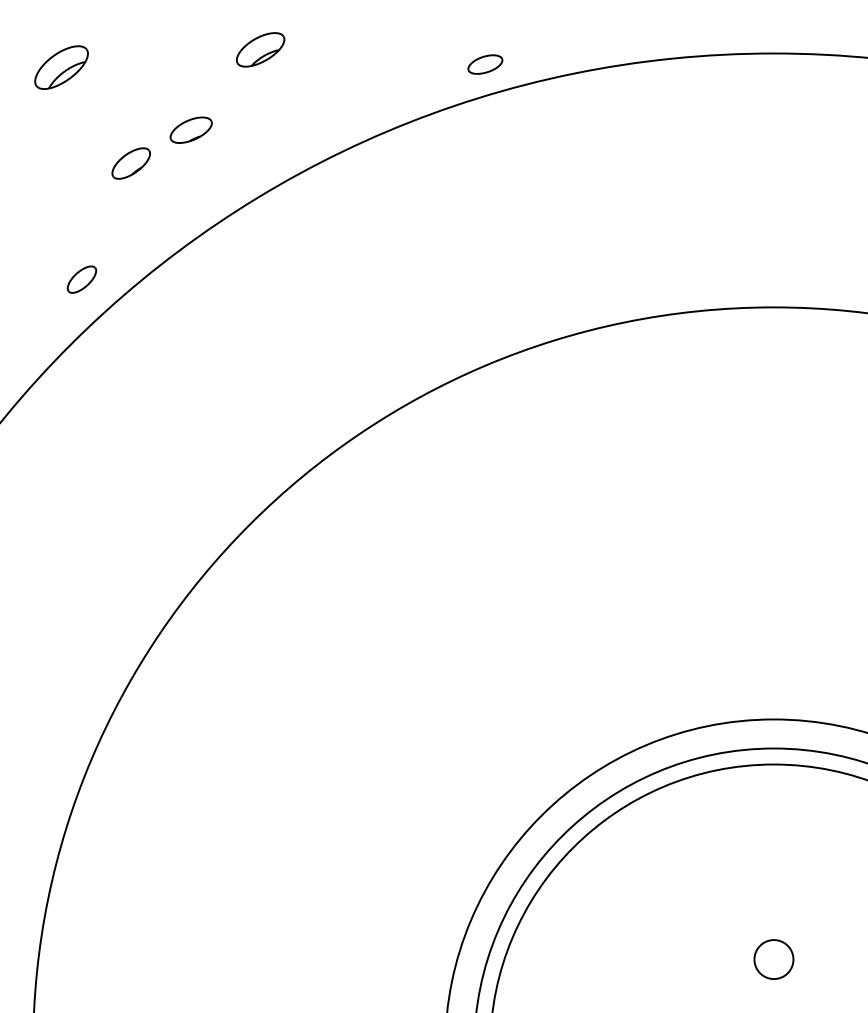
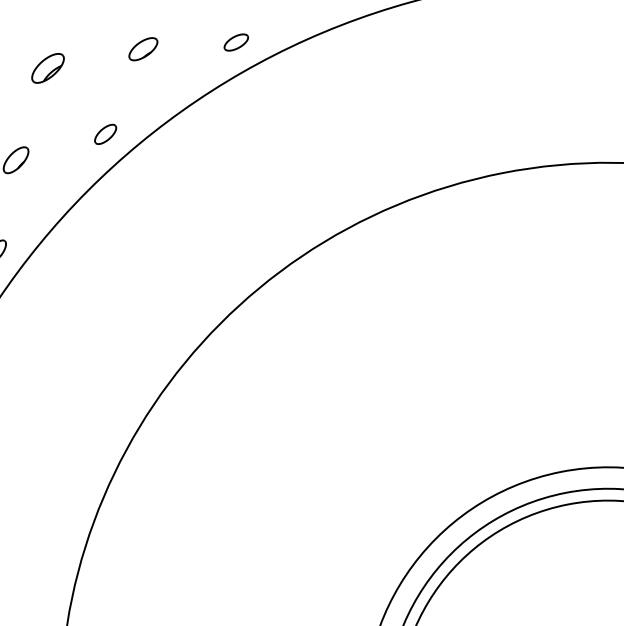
part: (260, 49) -> (47, 68), moved
part: (485, 64) -> (236, 42), moved
part: (190, 129) -> (142, 48), moved
part: (256, 152) -> (105, 134), added

